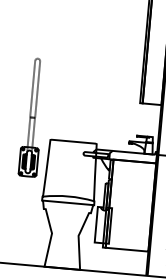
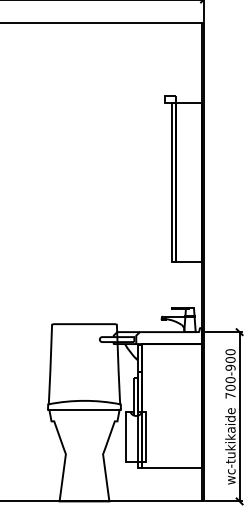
part: (32, 117) -> (24, 295), removed

